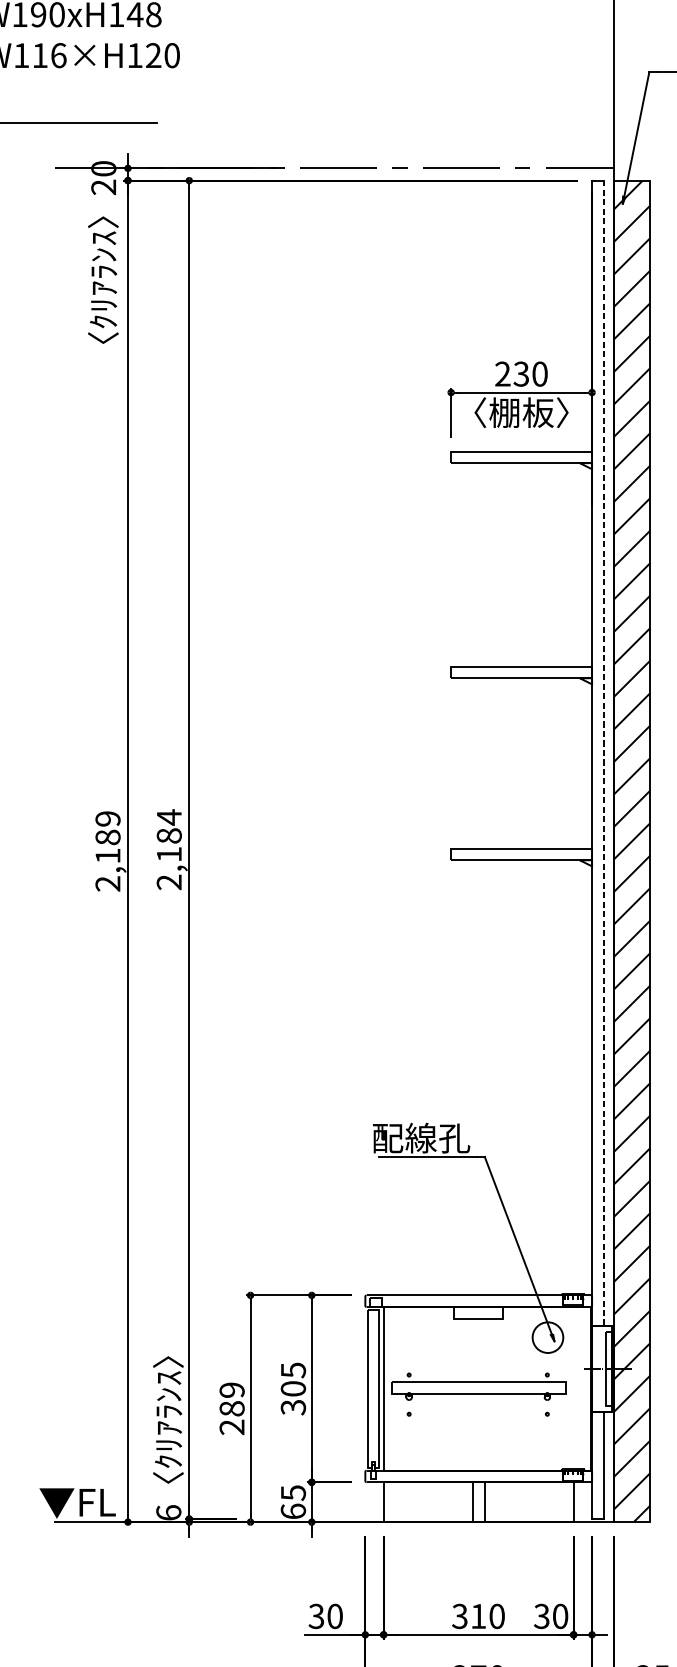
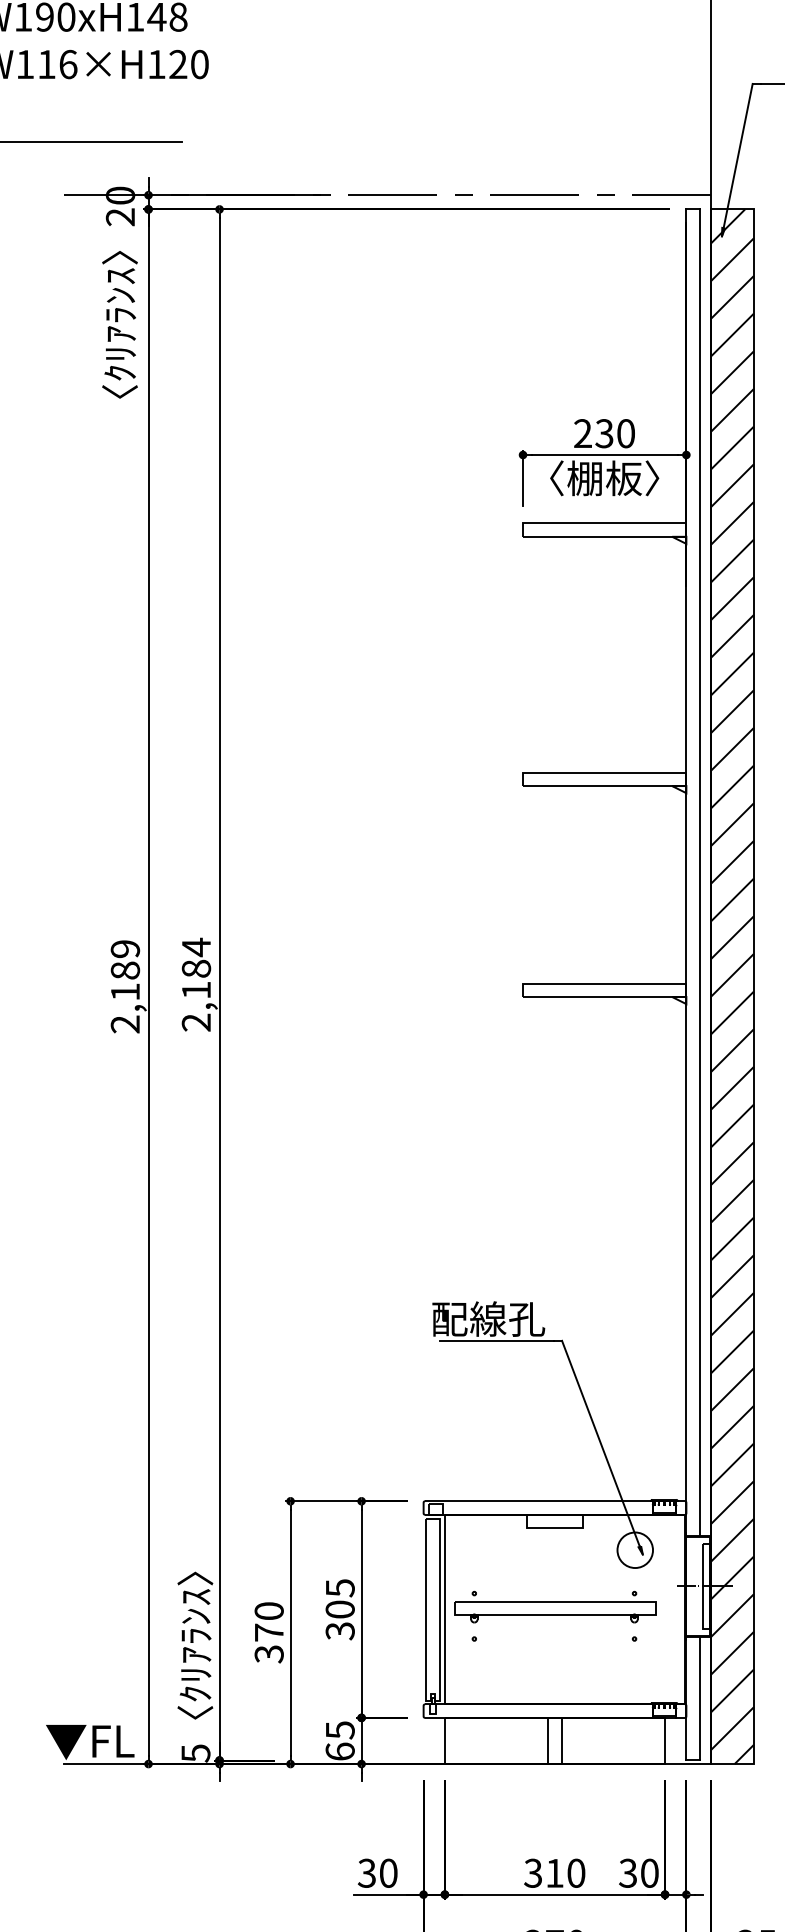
line: (603, 752) -> (699, 872), dashed -> solid
text: (231, 1408) -> (268, 1632), 289 -> 370
text: (168, 1513) -> (195, 1753), 6 -> 5

